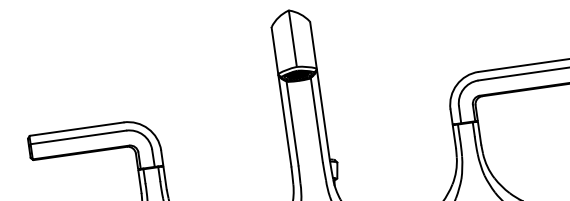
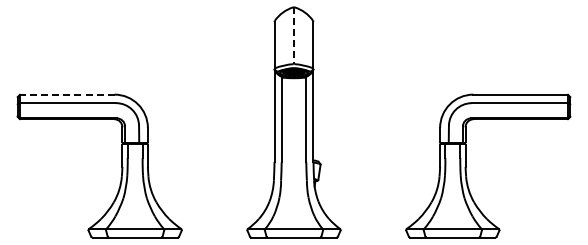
line: (292, 39) -> (293, 36), solid -> dashed
line: (76, 128) -> (67, 94), solid -> dashed

